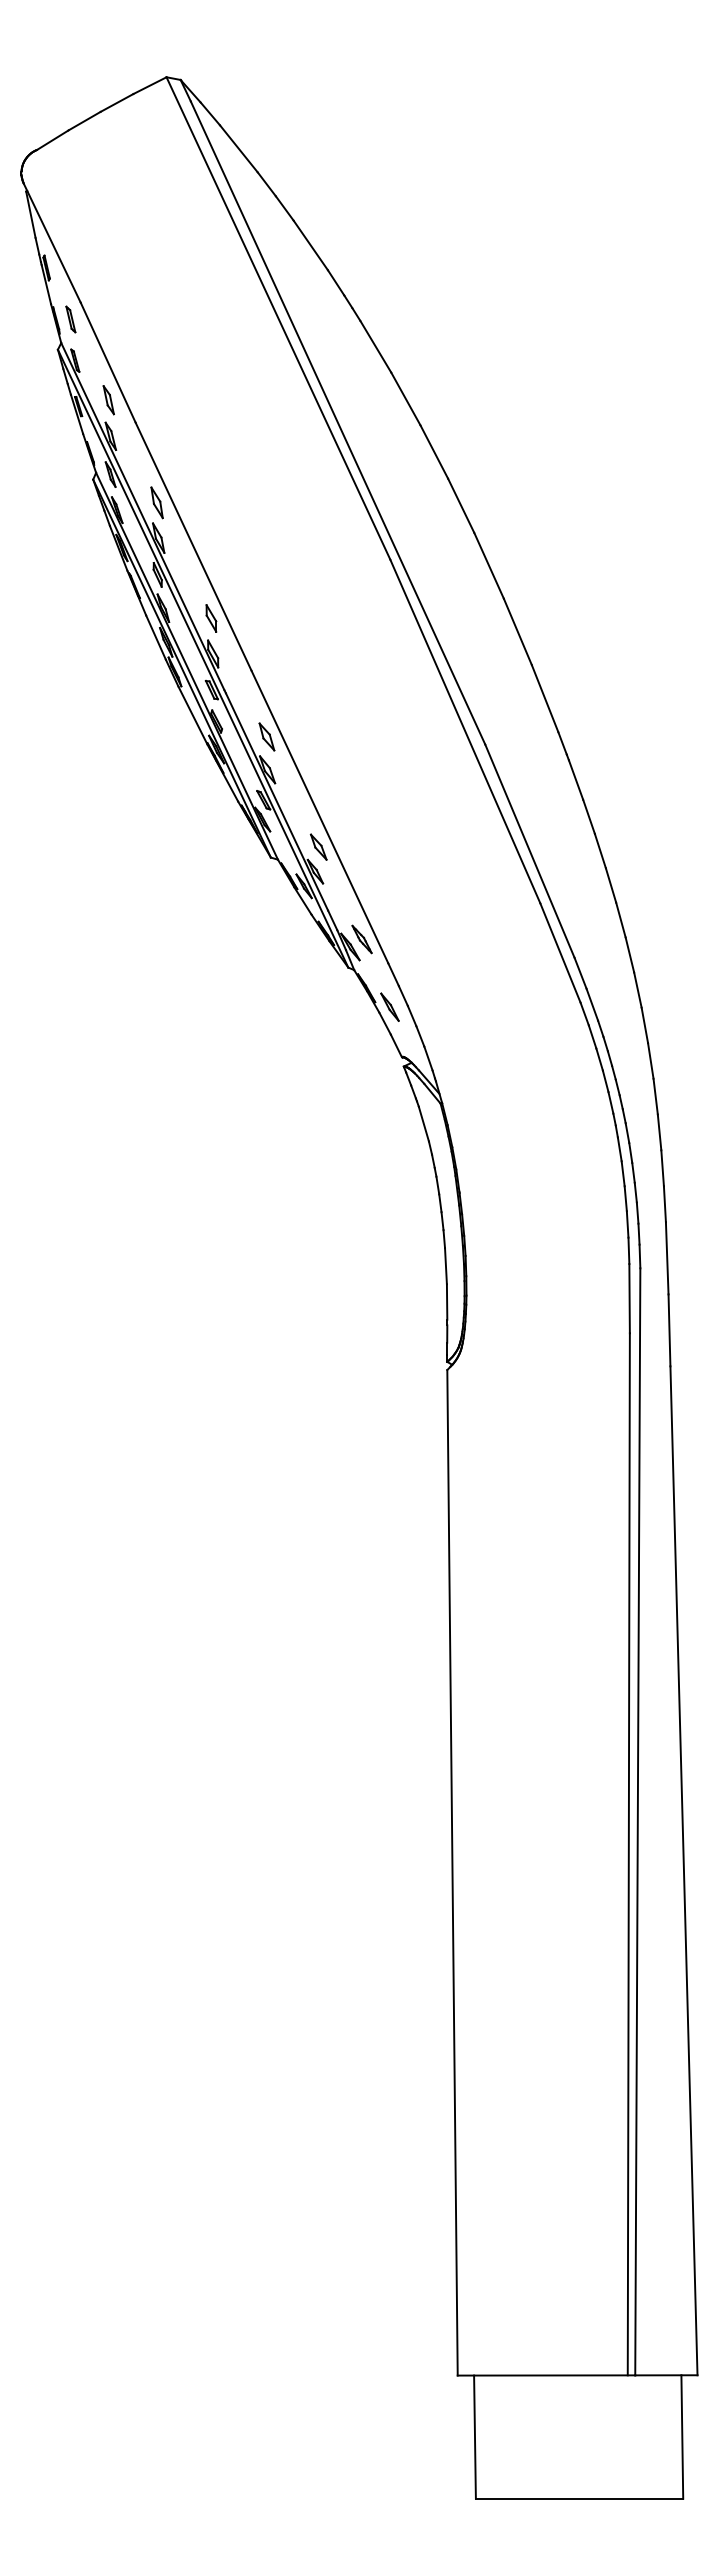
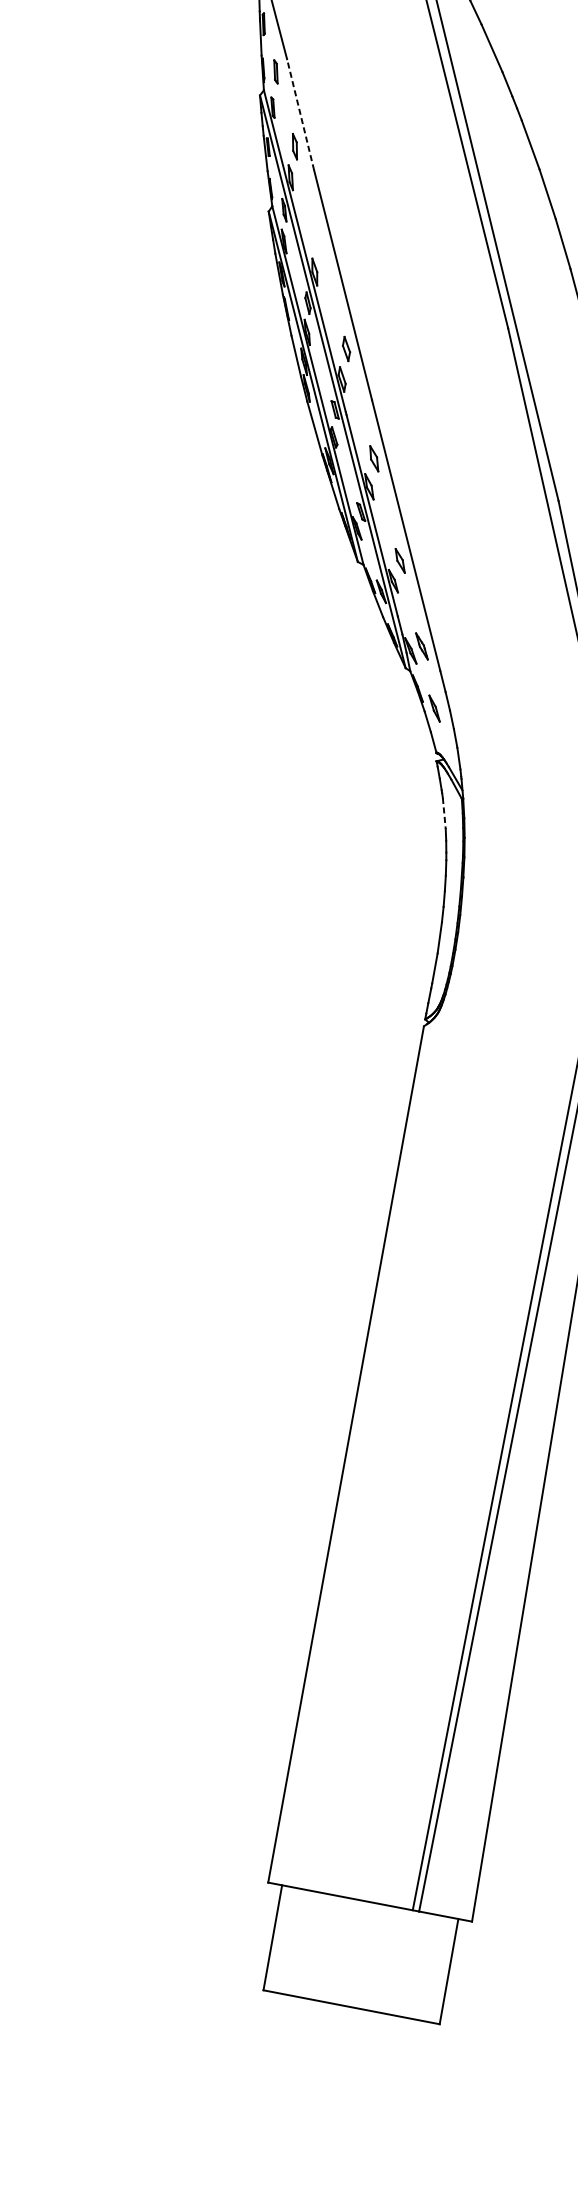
line: (108, 362) -> (300, 114), solid -> dashed
part: (156, 502) -> (318, 241), removed
line: (424, 1124) -> (444, 813), solid -> dashed

